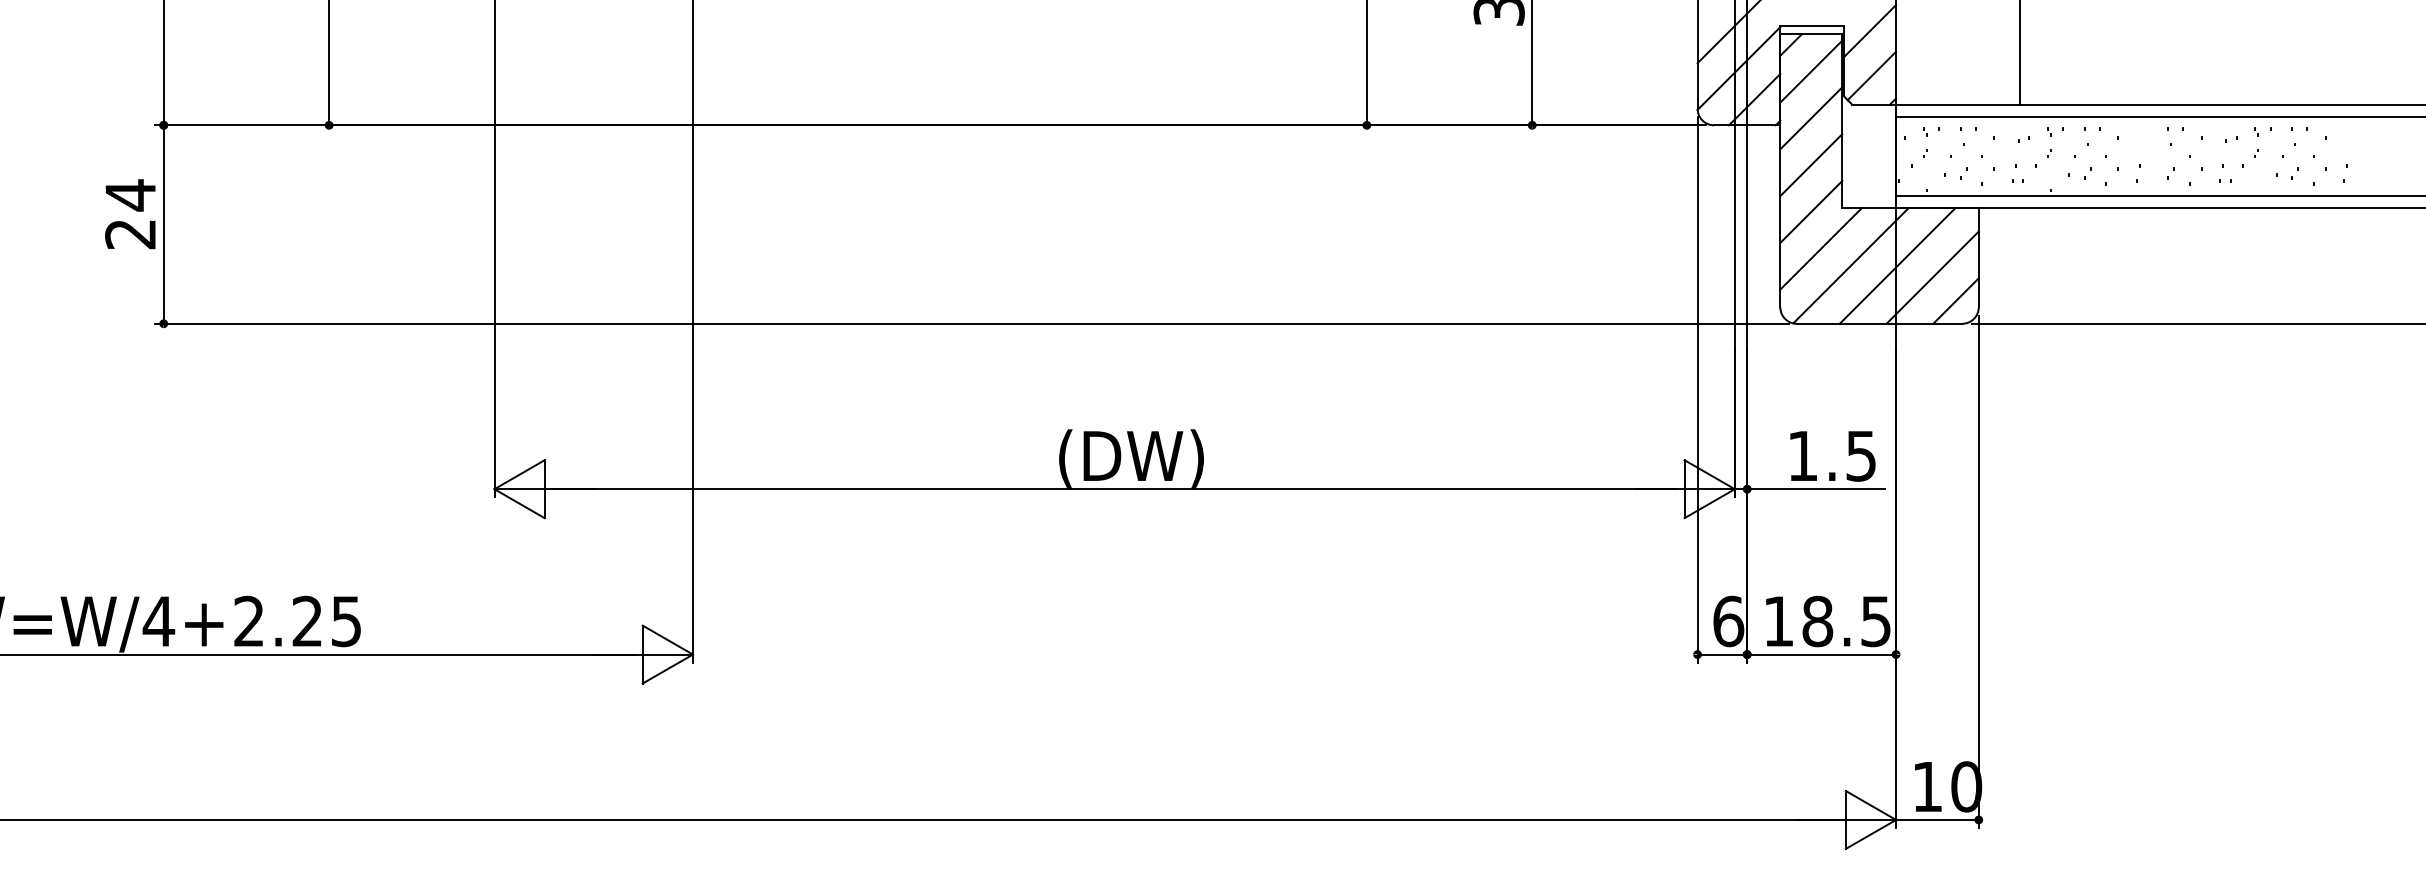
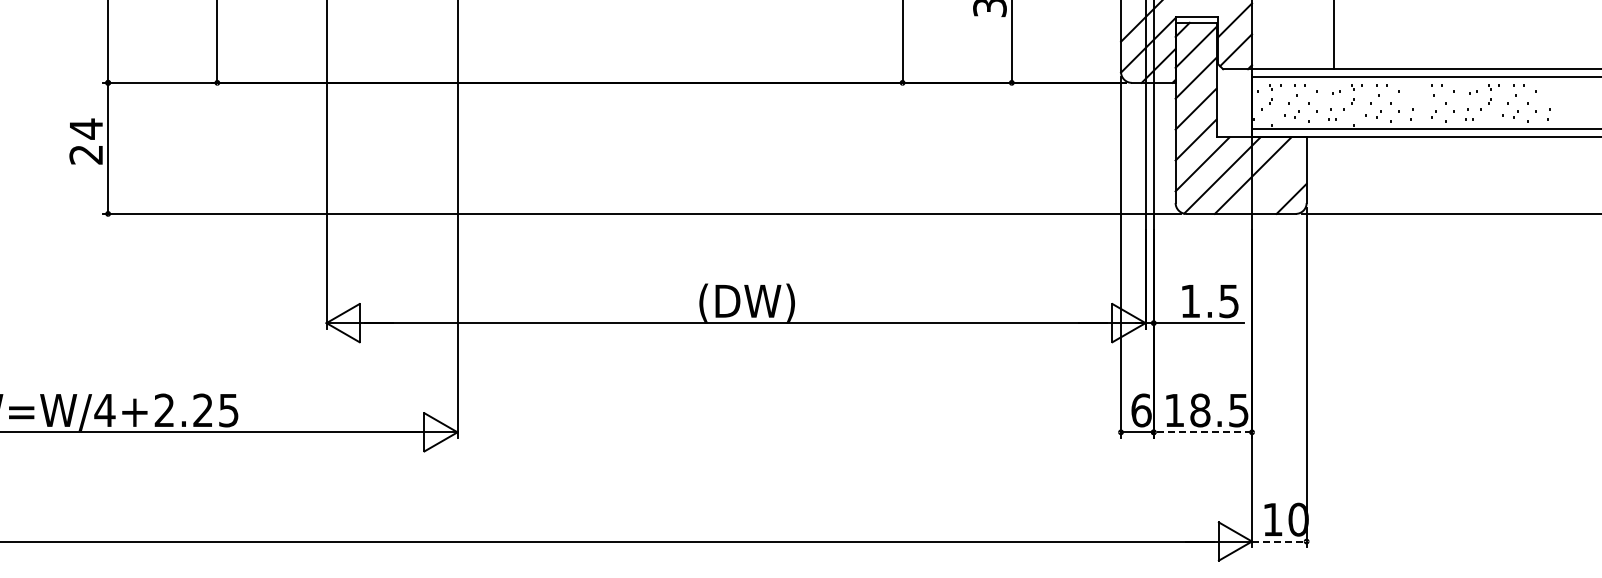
line: (1931, 276) -> (1275, 182), removed
line: (1821, 654) -> (1202, 432), solid -> dashed
line: (1937, 819) -> (1279, 541), solid -> dashed

